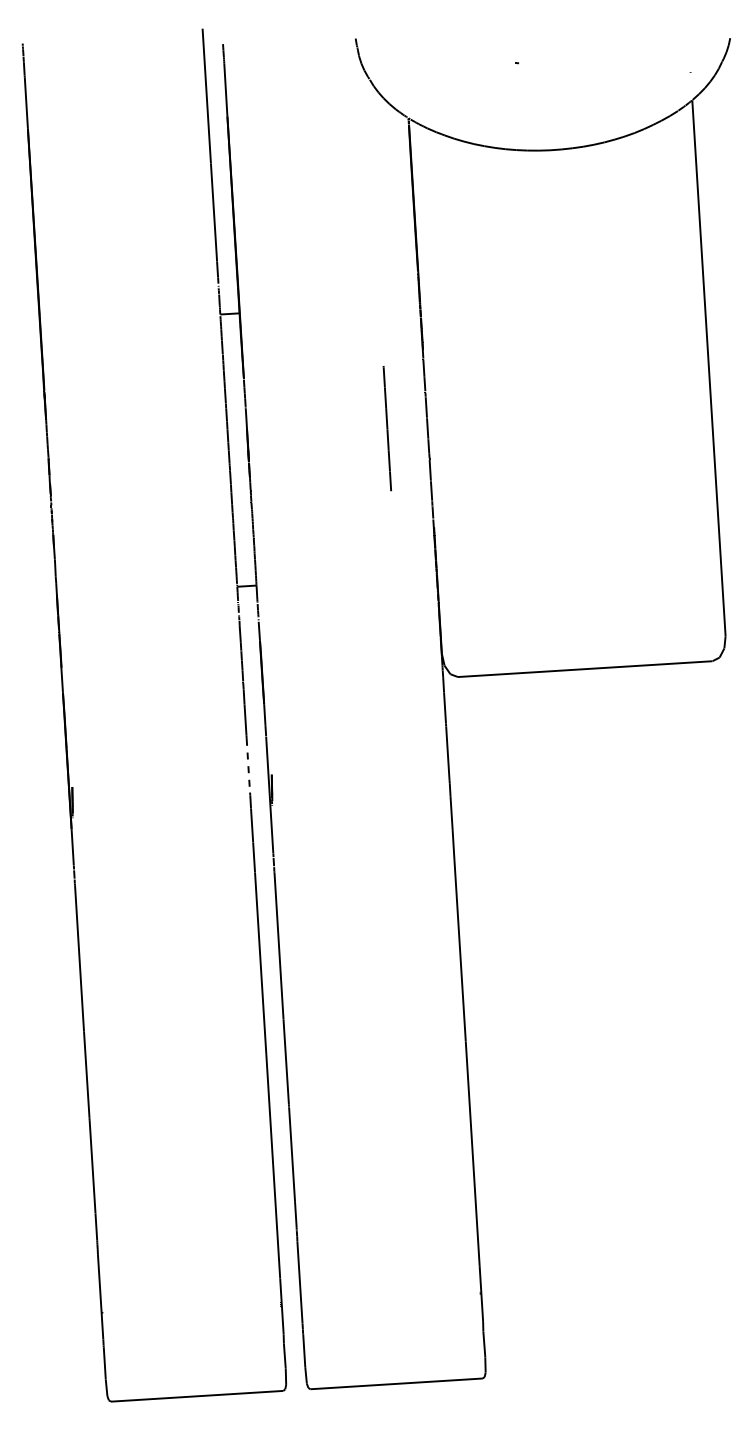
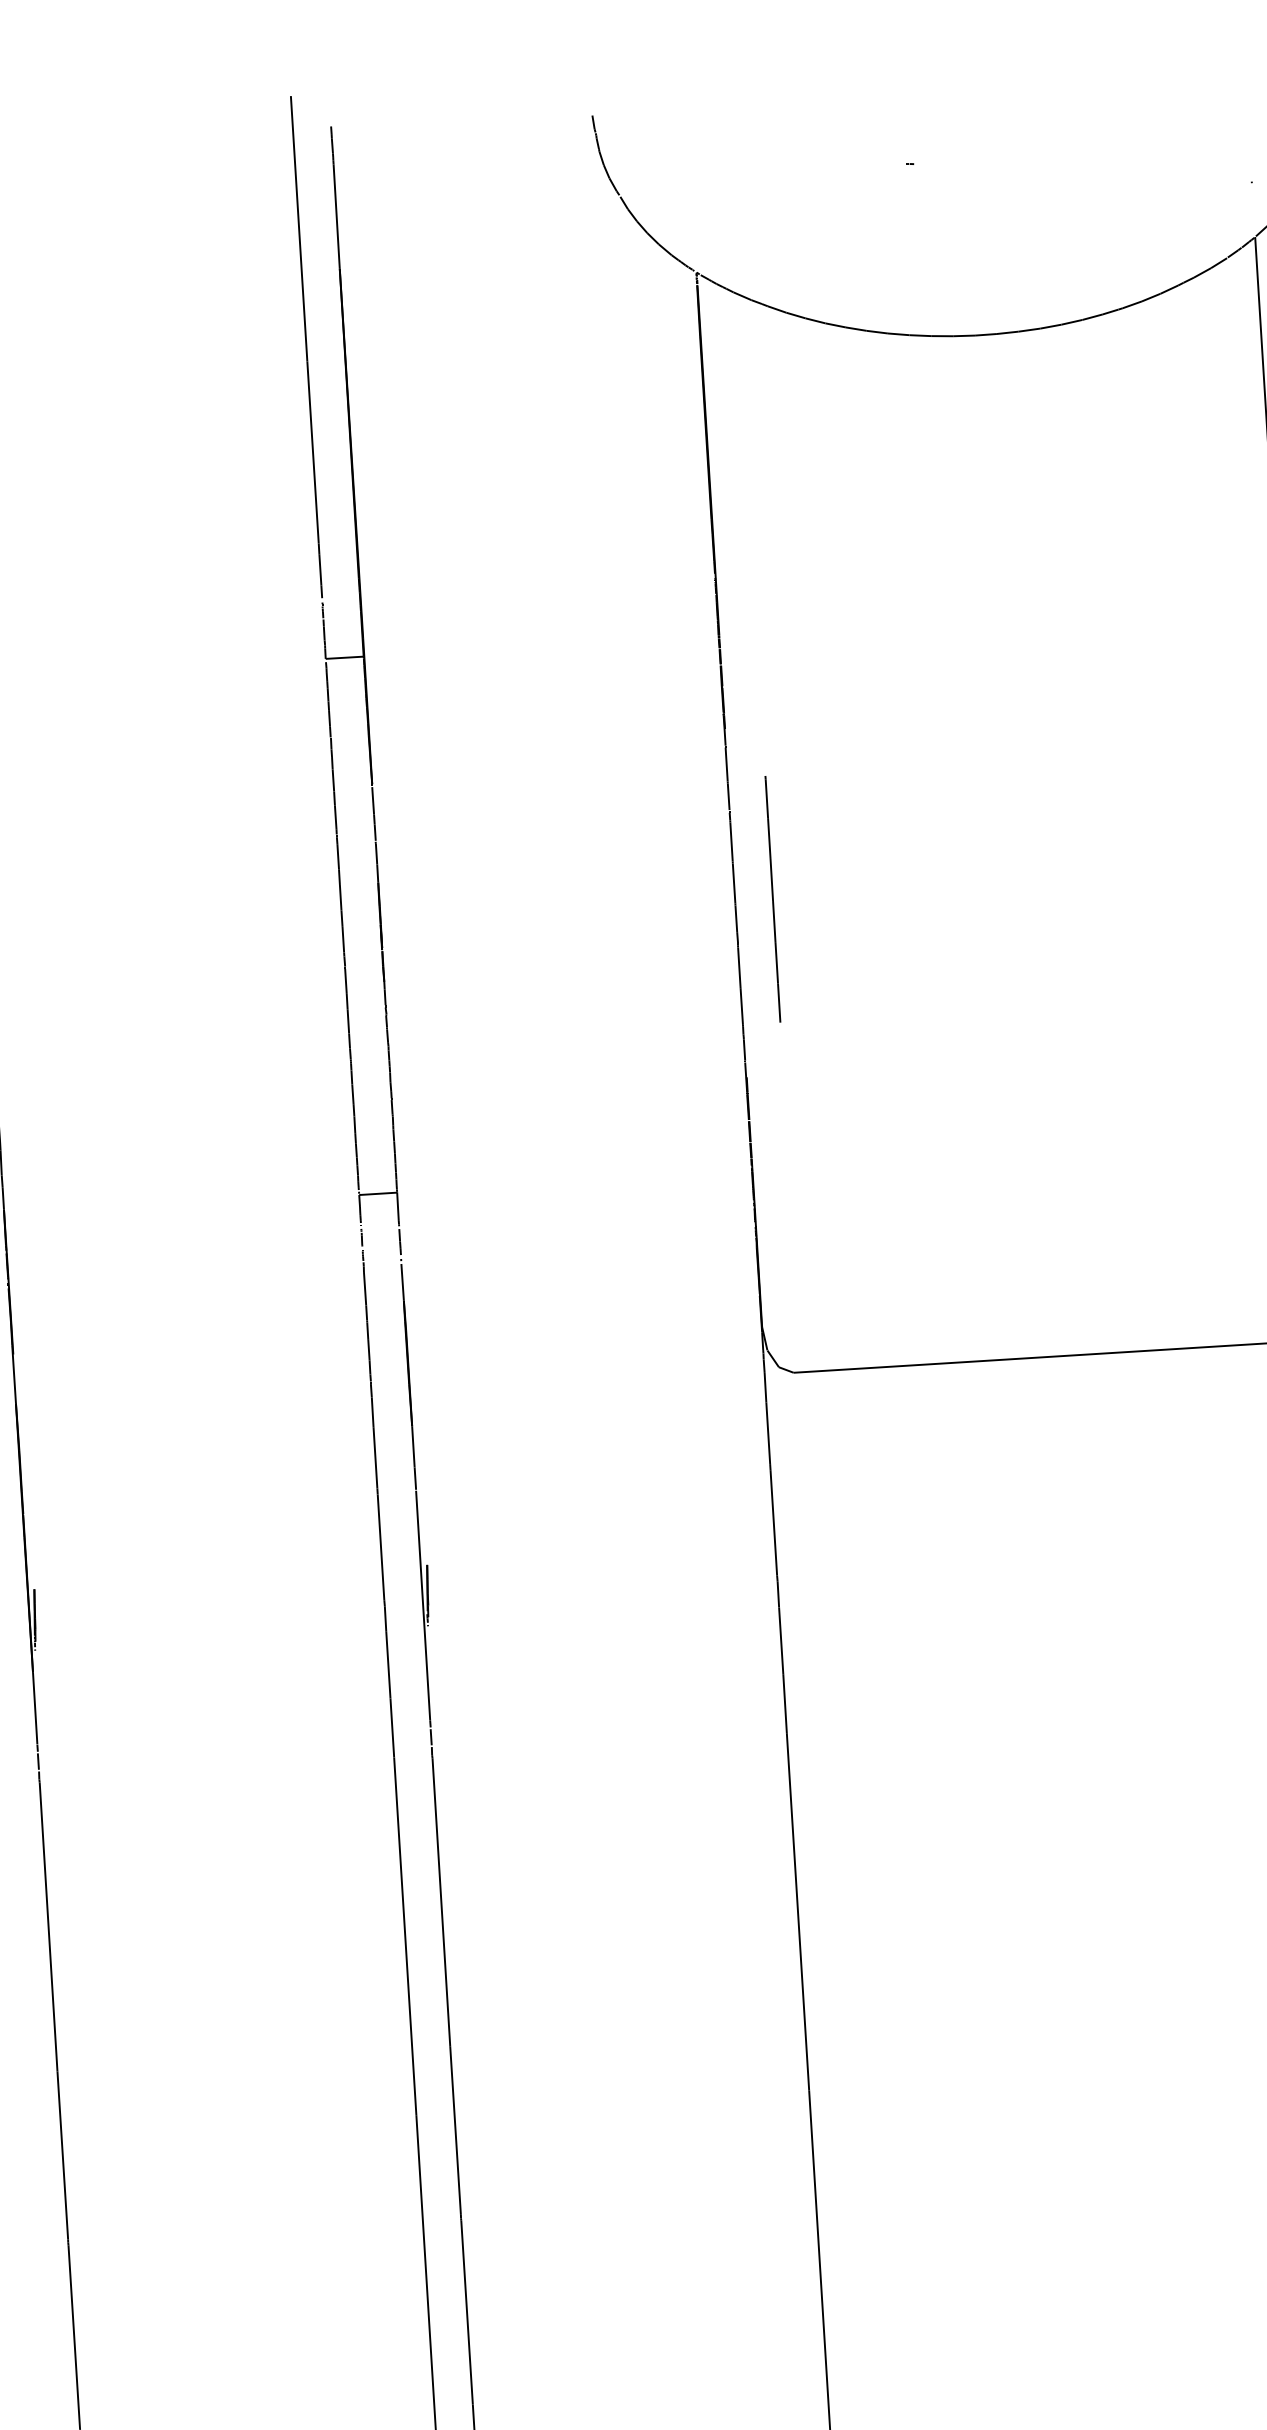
line: (386, 428) -> (771, 899), moved
line: (248, 765) -> (381, 1546), dashed -> solid

